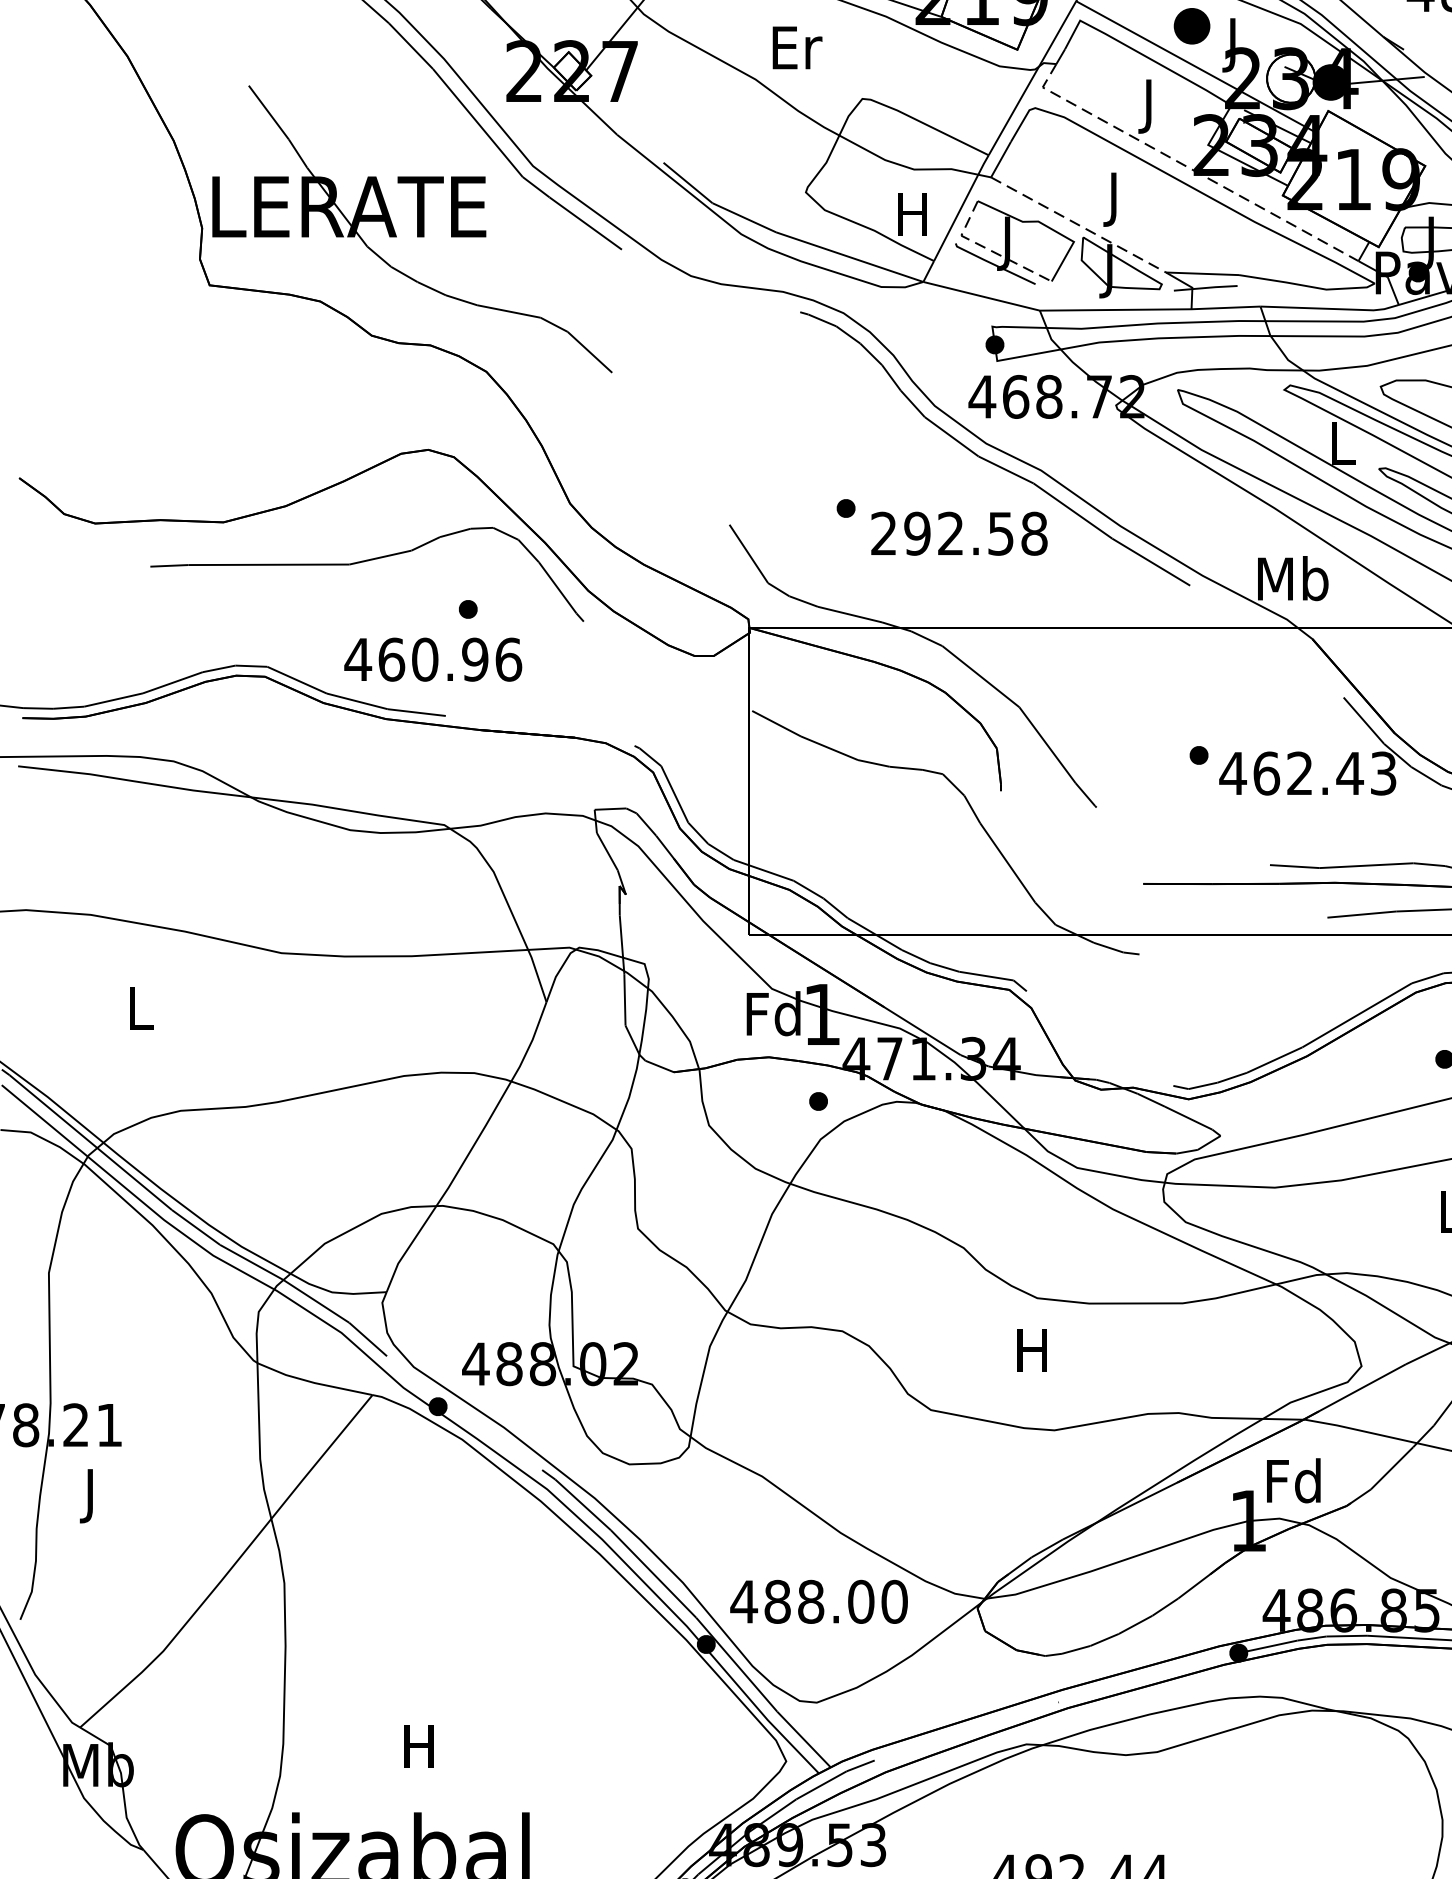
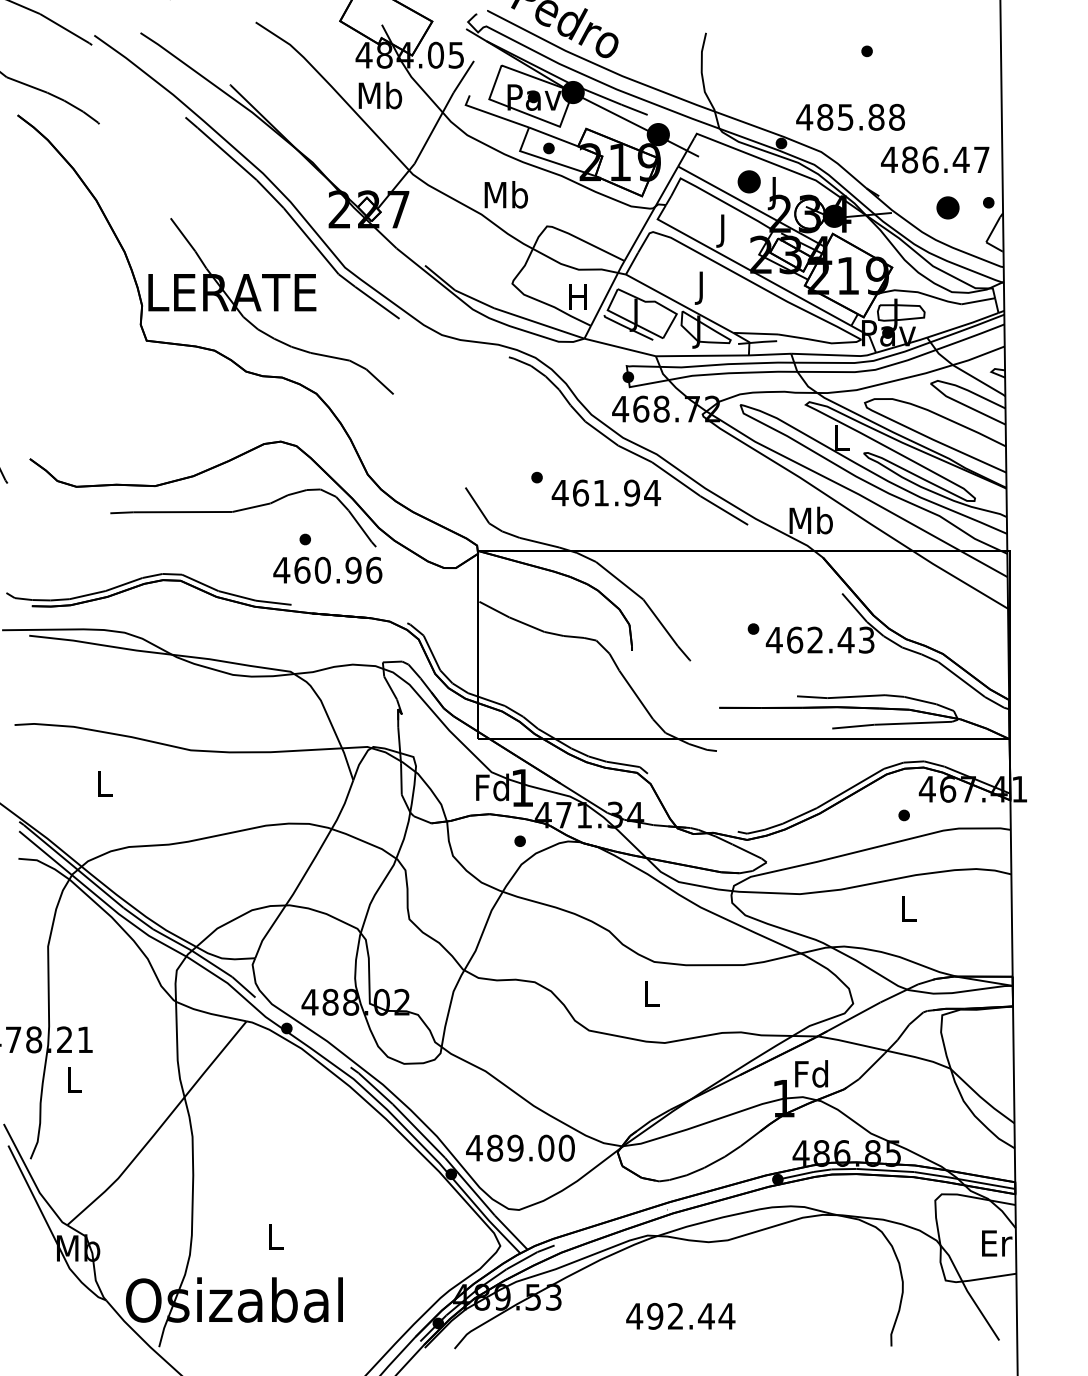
text: (796, 46) -> (506, 194), Er -> Mb
line: (1187, 167) -> (746, 268), dashed -> solid
line: (1079, 224) -> (680, 303), dashed -> solid
line: (988, 249) -> (624, 318), dashed -> solid
text: (959, 532) -> (606, 492), 292.58 -> 461.94
text: (432, 658) -> (327, 569), moved
text: (1031, 1349) -> (650, 993), H -> L
text: (91, 1494) -> (74, 1082), J -> L
text: (810, 1600) -> (515, 1147), 488.00 -> 489.00
text: (418, 1745) -> (274, 1236), H -> L

